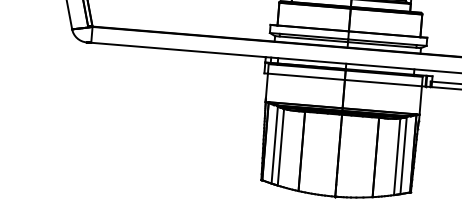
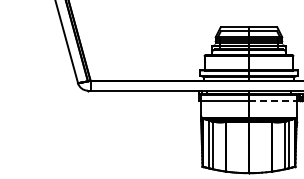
line: (382, 82) -> (272, 100), solid -> dashed

